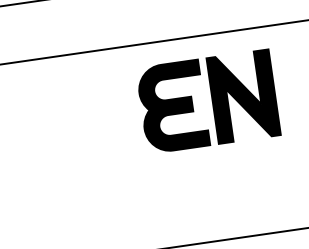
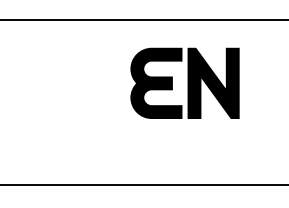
part: (207, 100) -> (184, 82), moved

